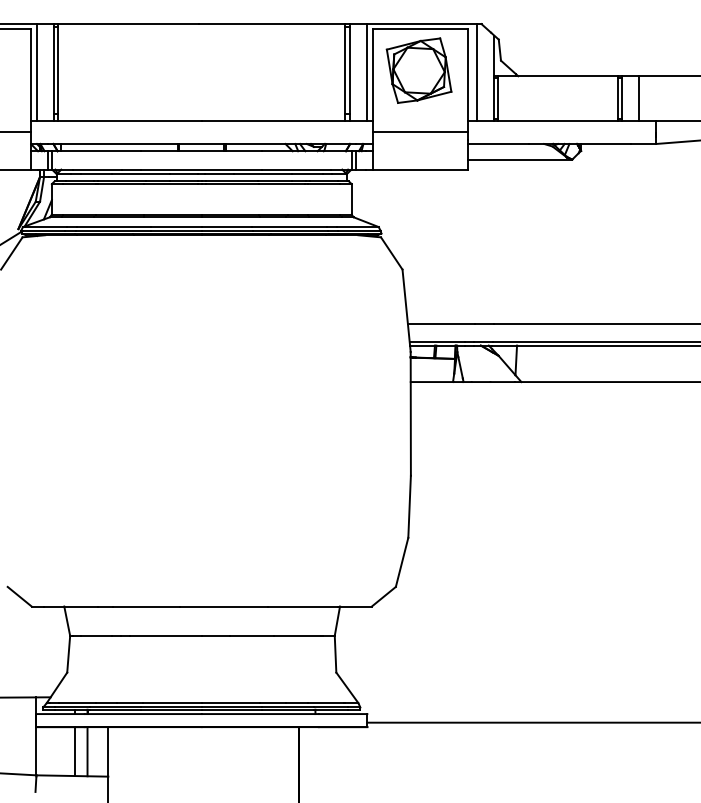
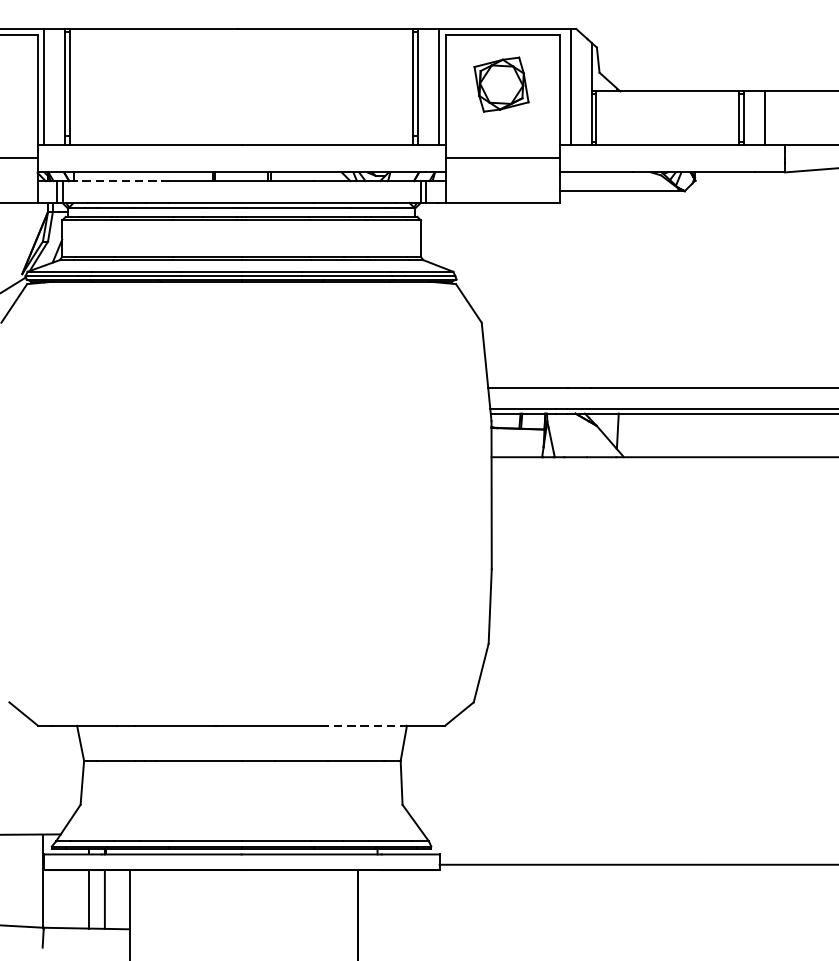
part: (418, 70) -> (500, 84), size x0.7
line: (99, 151) -> (119, 181), solid -> dashed
line: (303, 606) -> (363, 725), solid -> dashed

